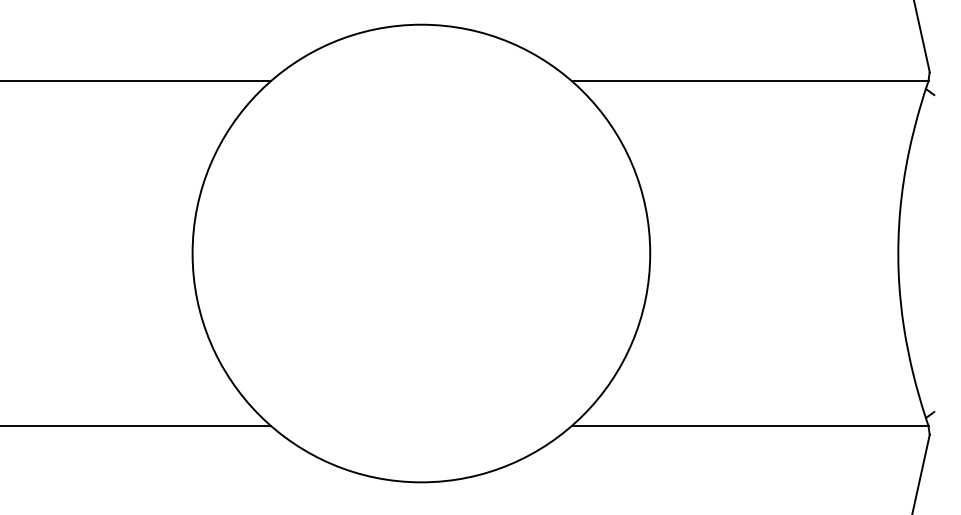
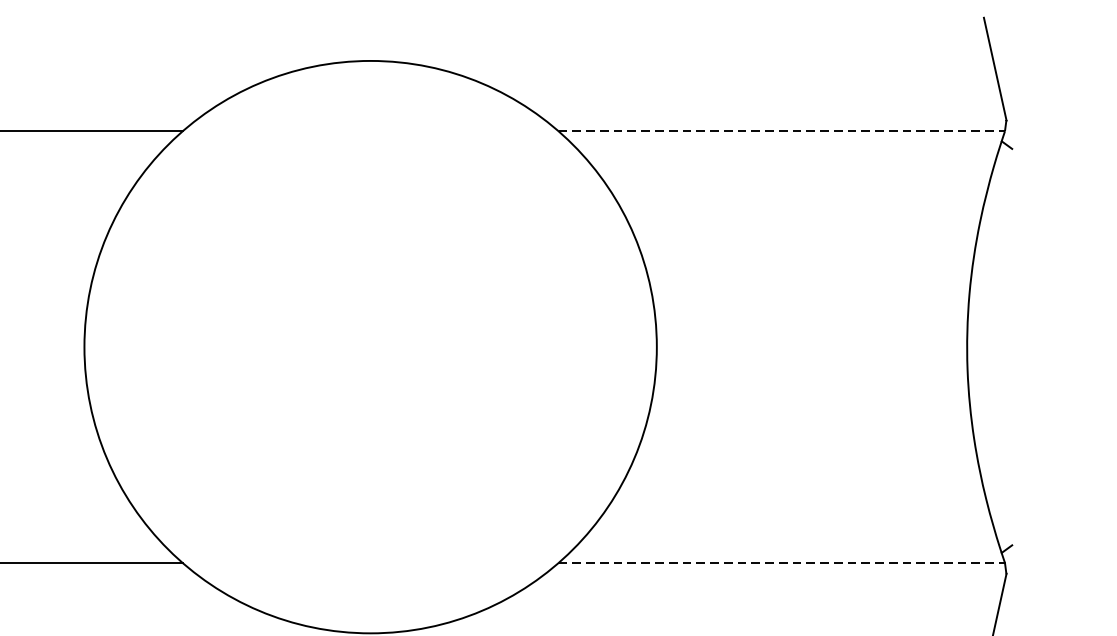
line: (750, 81) -> (782, 131), solid -> dashed
line: (750, 426) -> (782, 563), solid -> dashed

